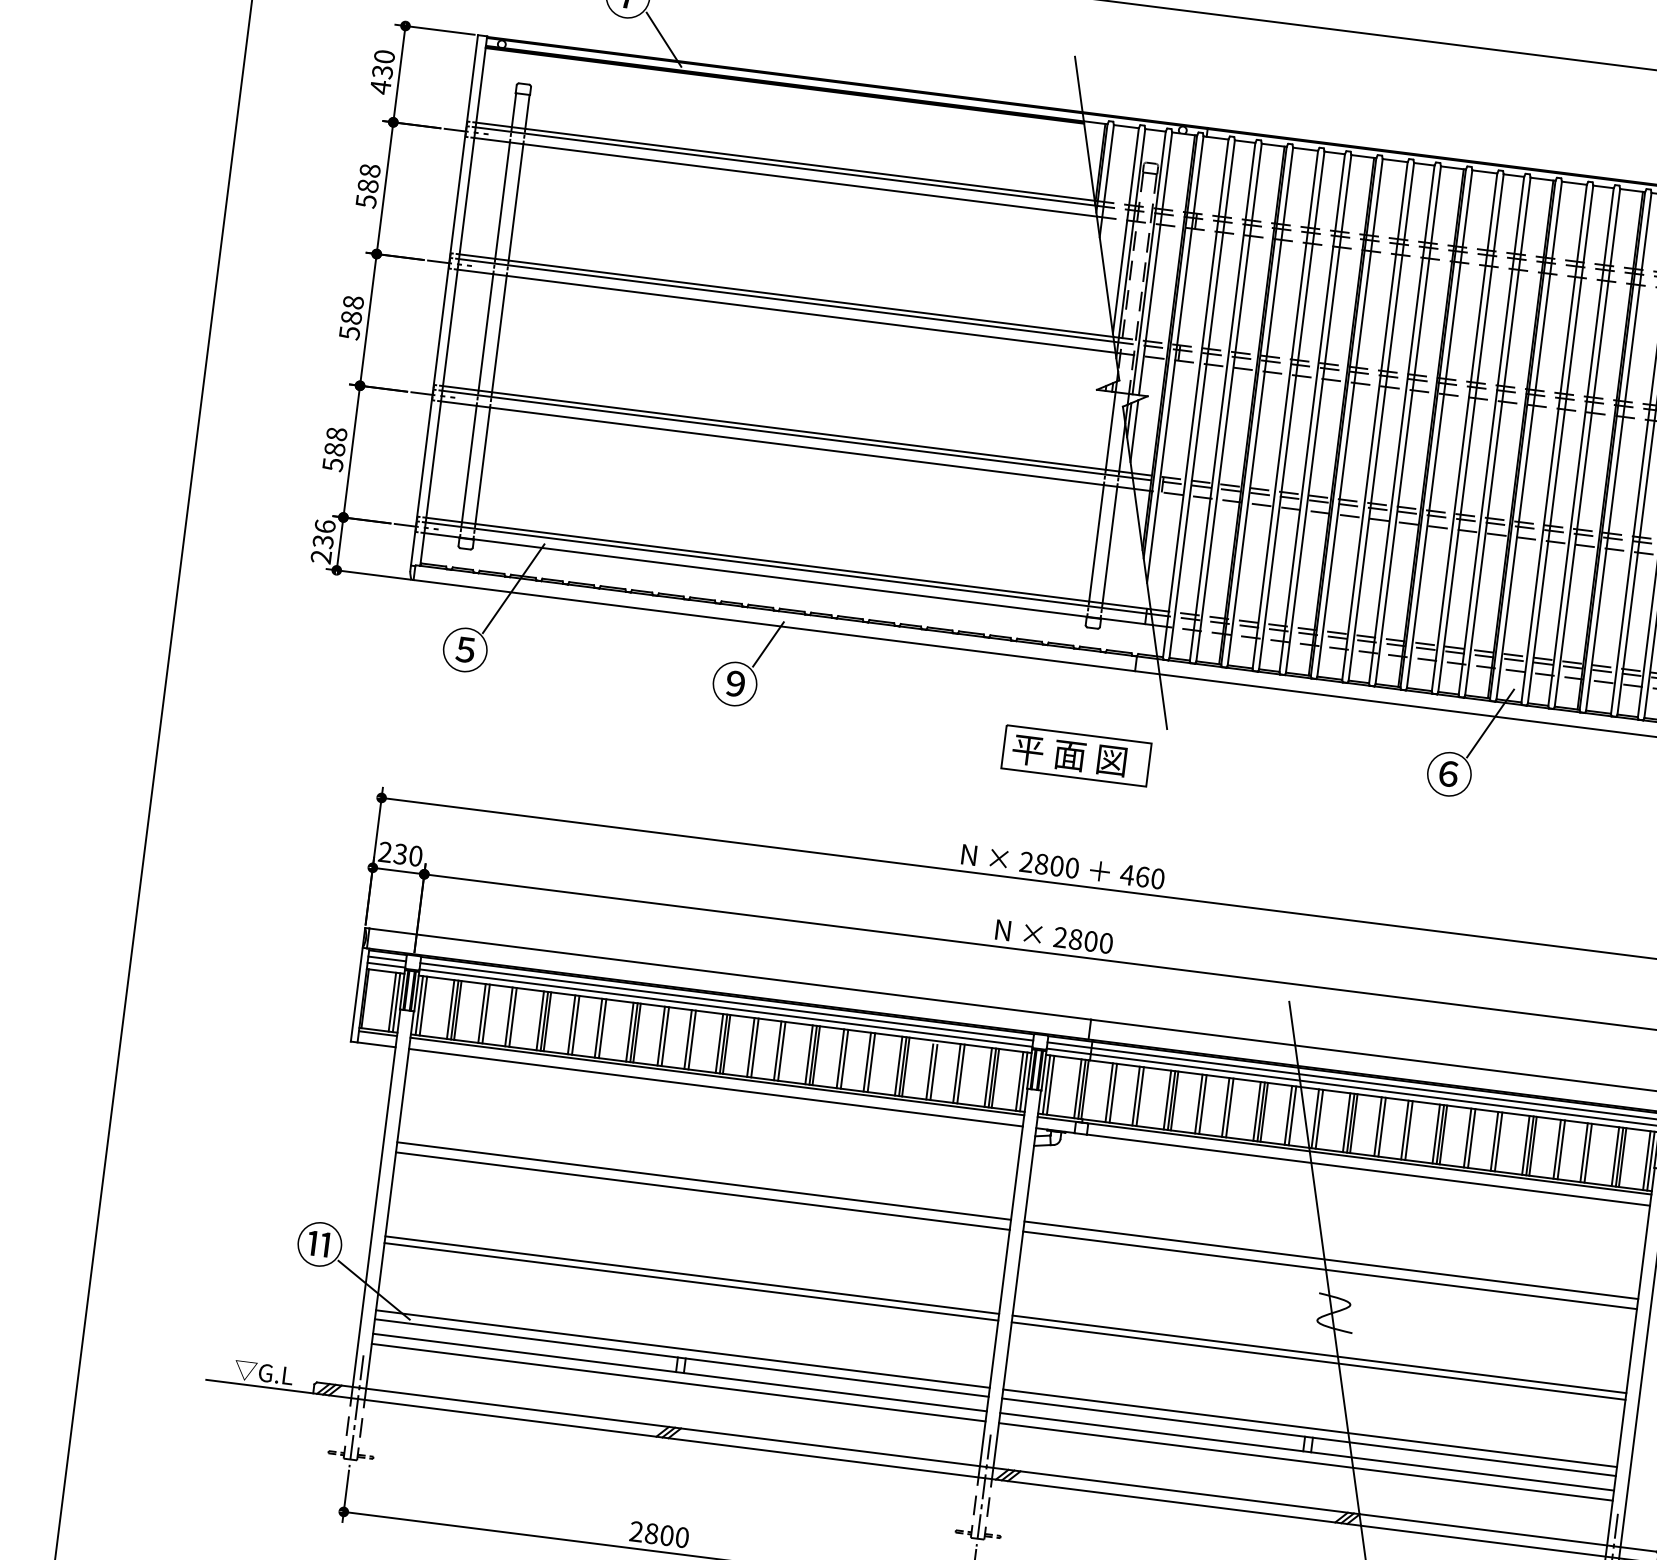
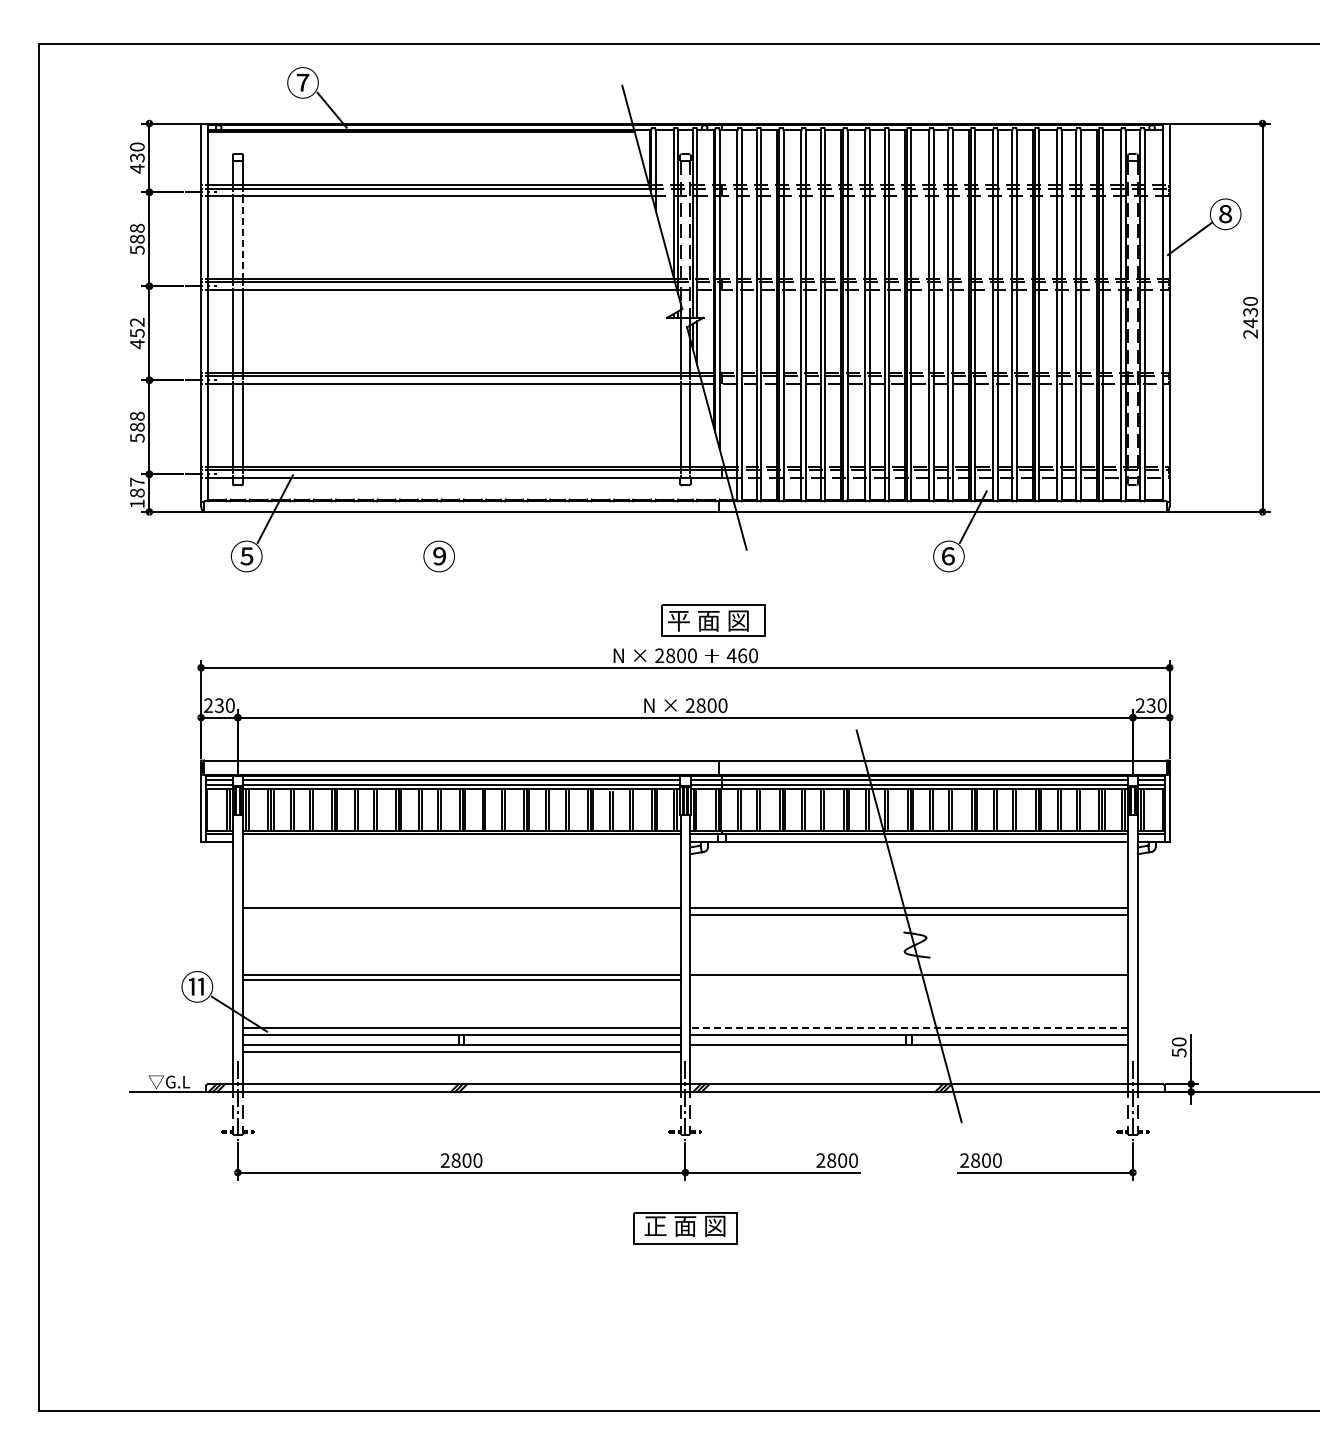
line: (515, 202) -> (242, 237), solid -> dashed
text: (351, 318) -> (137, 333), 588 -> 452
text: (323, 540) -> (137, 492), 236 -> 187
line: (767, 644) -> (458, 525), removed
part: (1076, 755) -> (713, 620), moved
line: (715, 1087) -> (461, 841), removed
line: (702, 1191) -> (461, 915), removed
line: (1319, 1361) -> (909, 980), removed
line: (1310, 1428) -> (909, 1028), solid -> dashed
line: (1306, 1462) -> (909, 1052), removed

